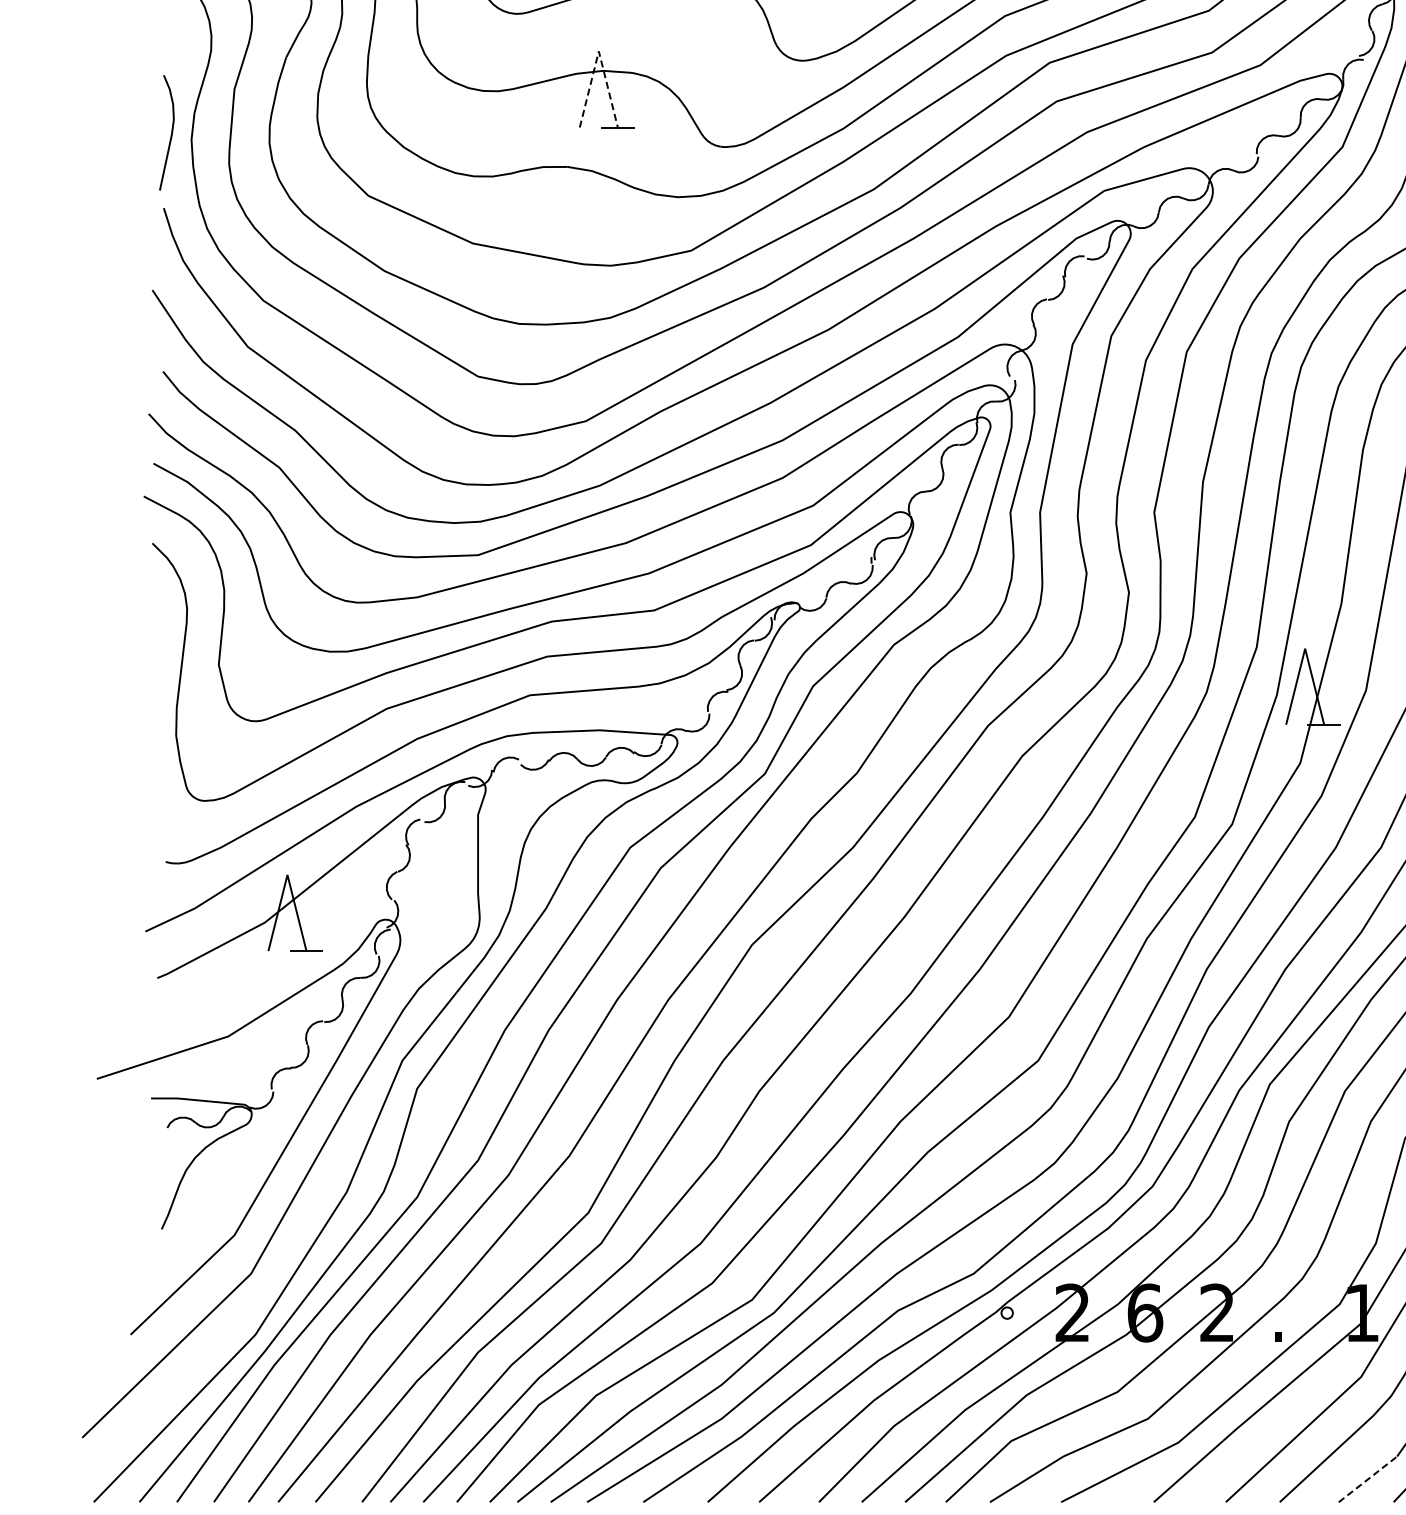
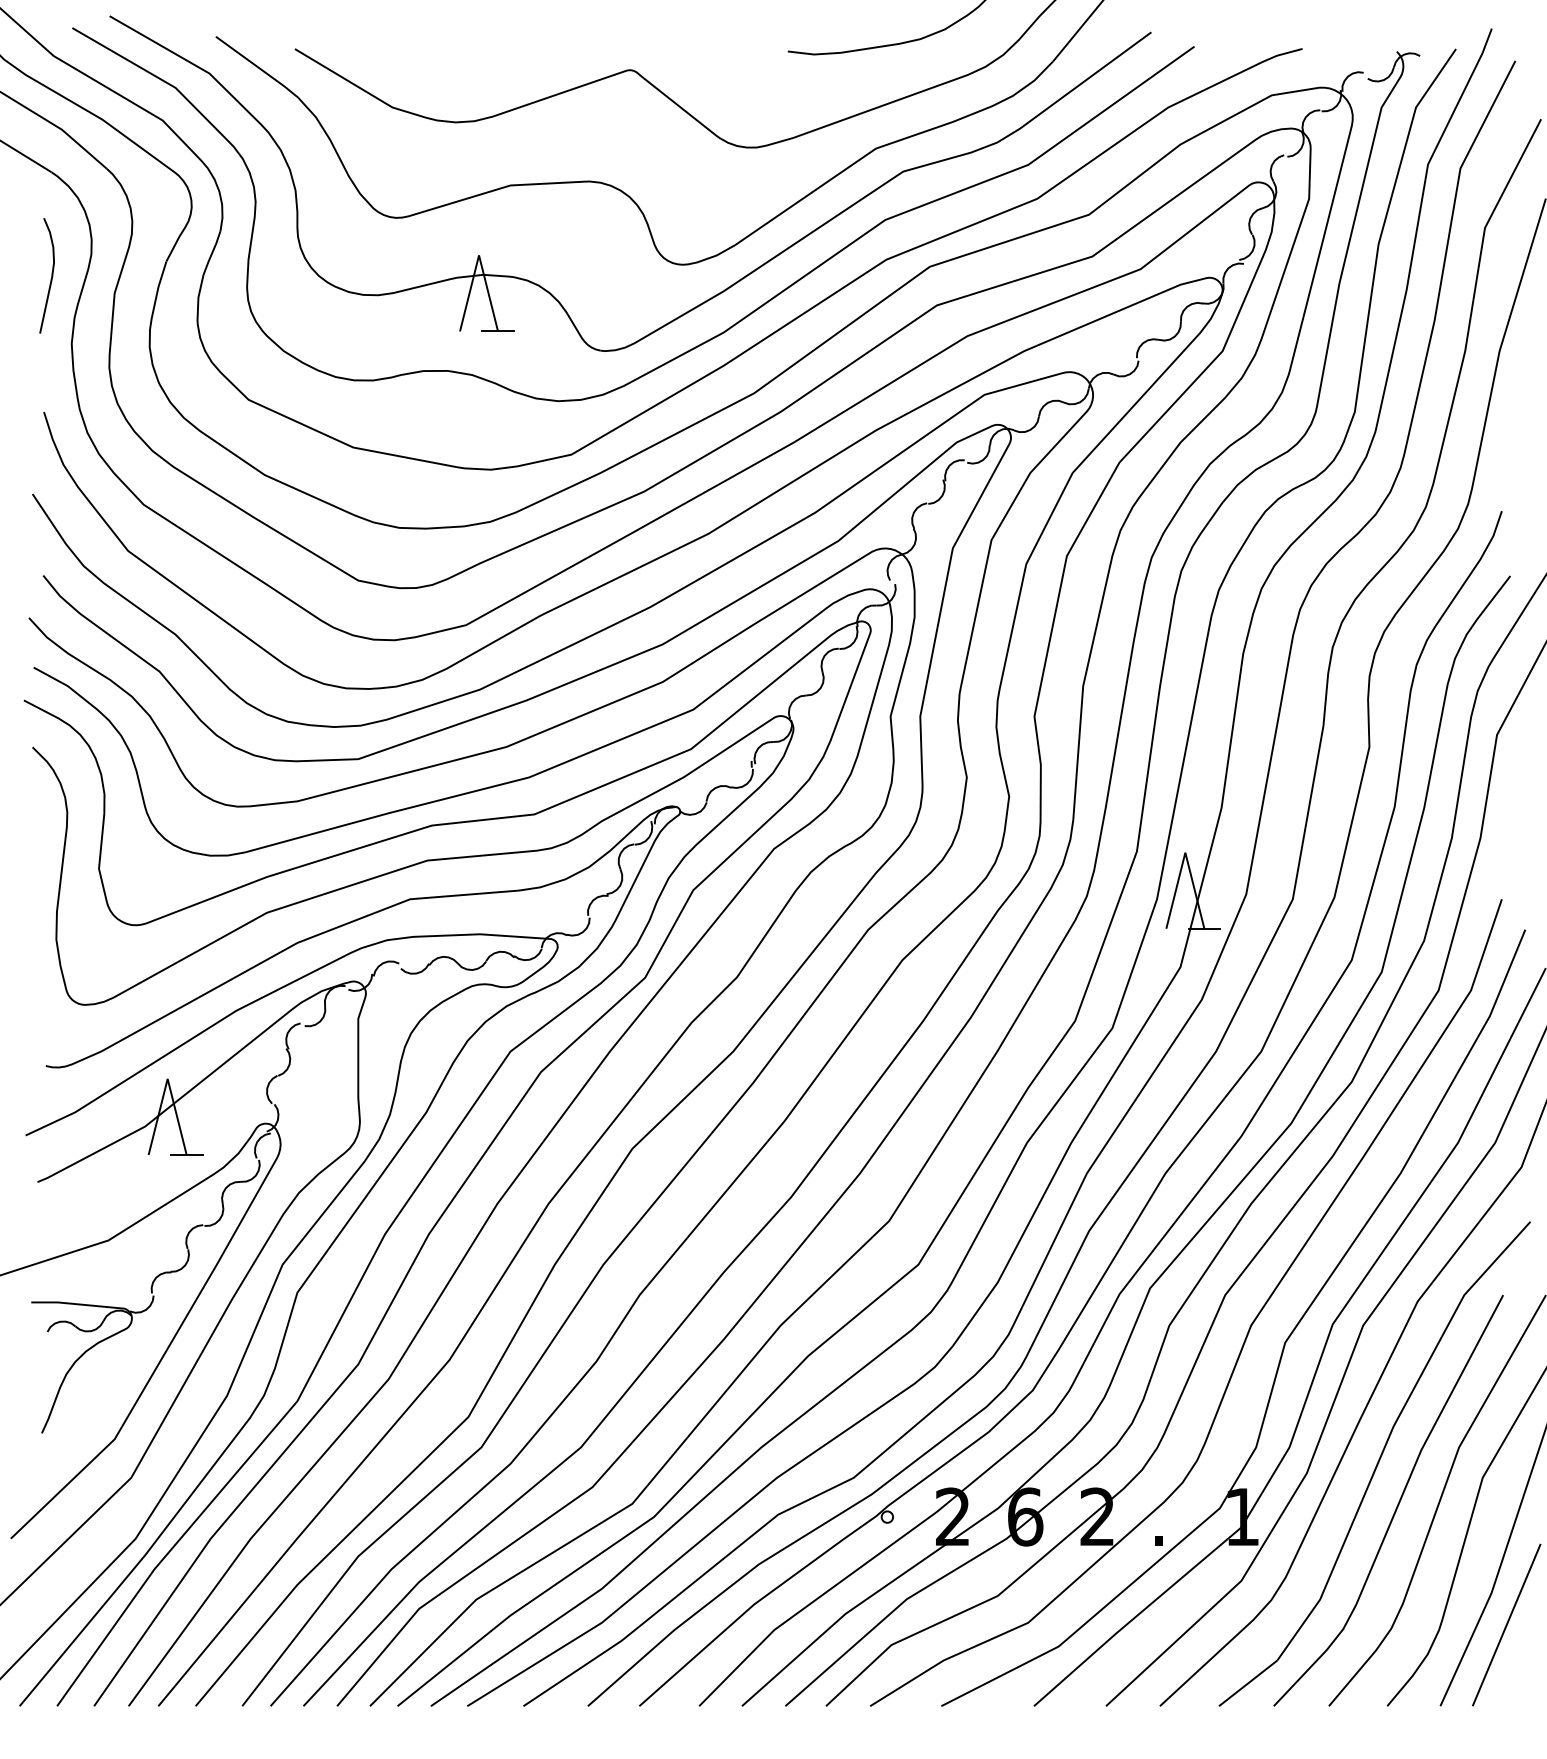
line: (599, 51) -> (479, 255), dashed -> solid
curve: (171, 132) -> (51, 275), moved
line: (1368, 1479) -> (1248, 1683), dashed -> solid

